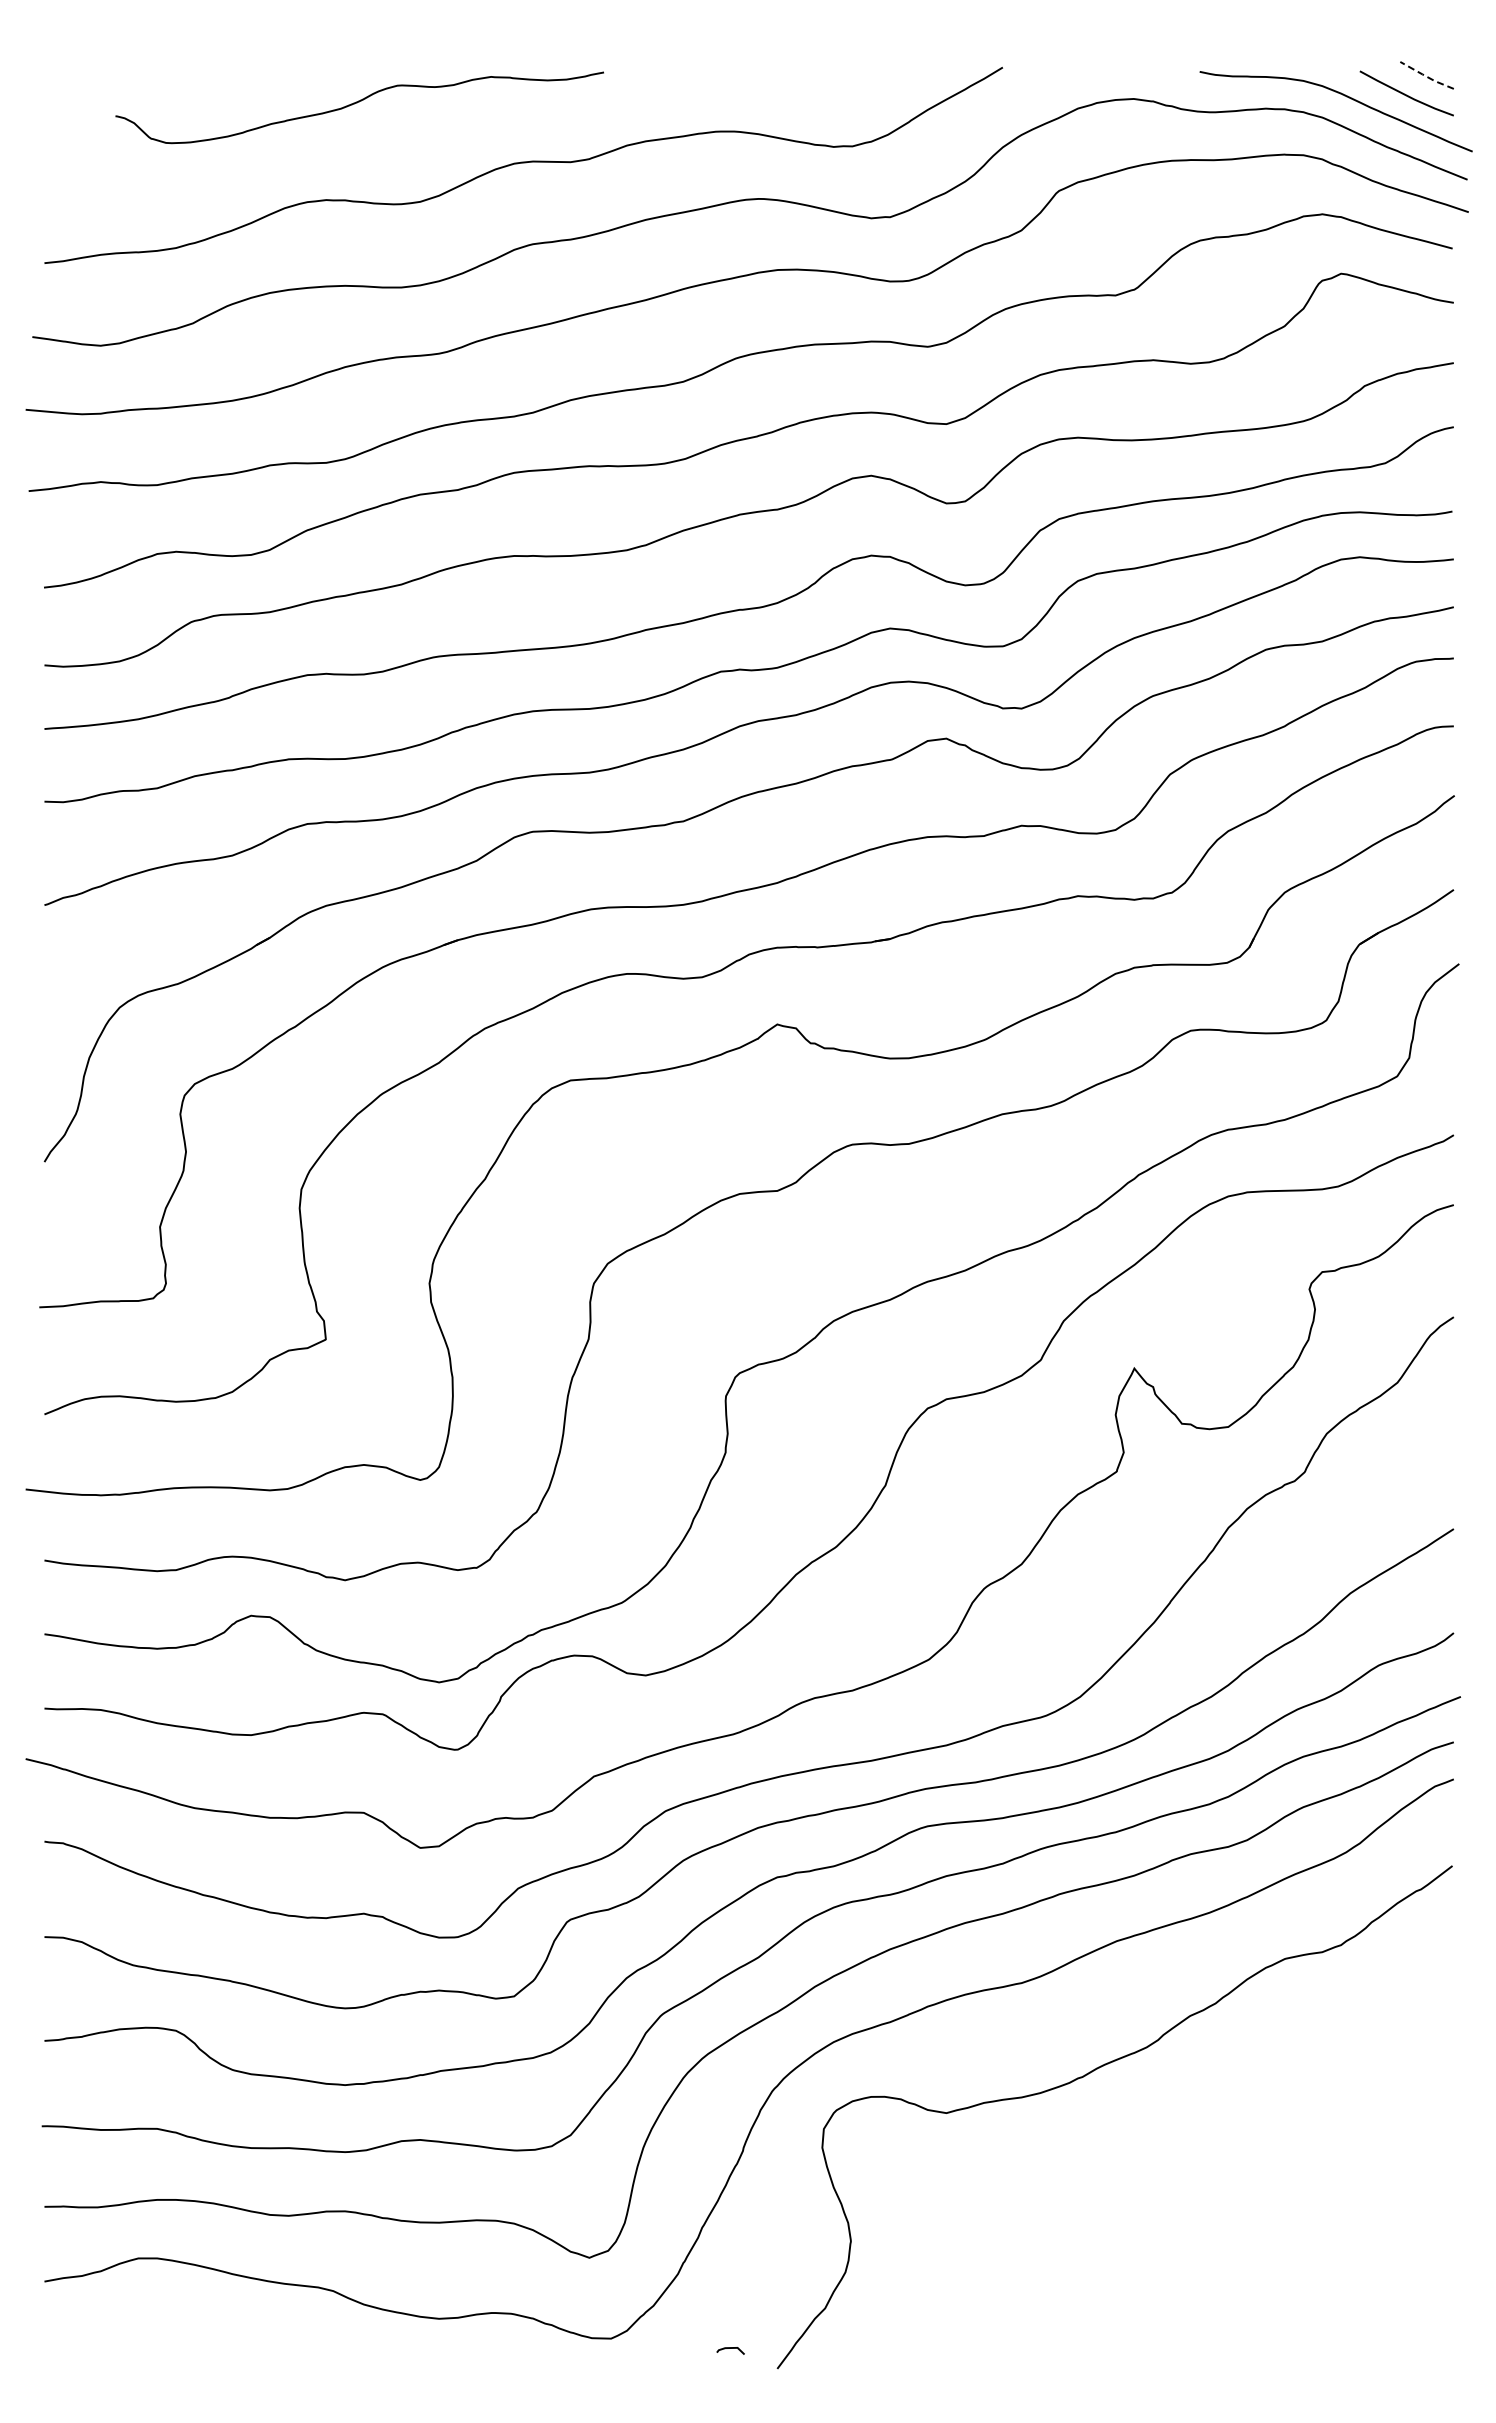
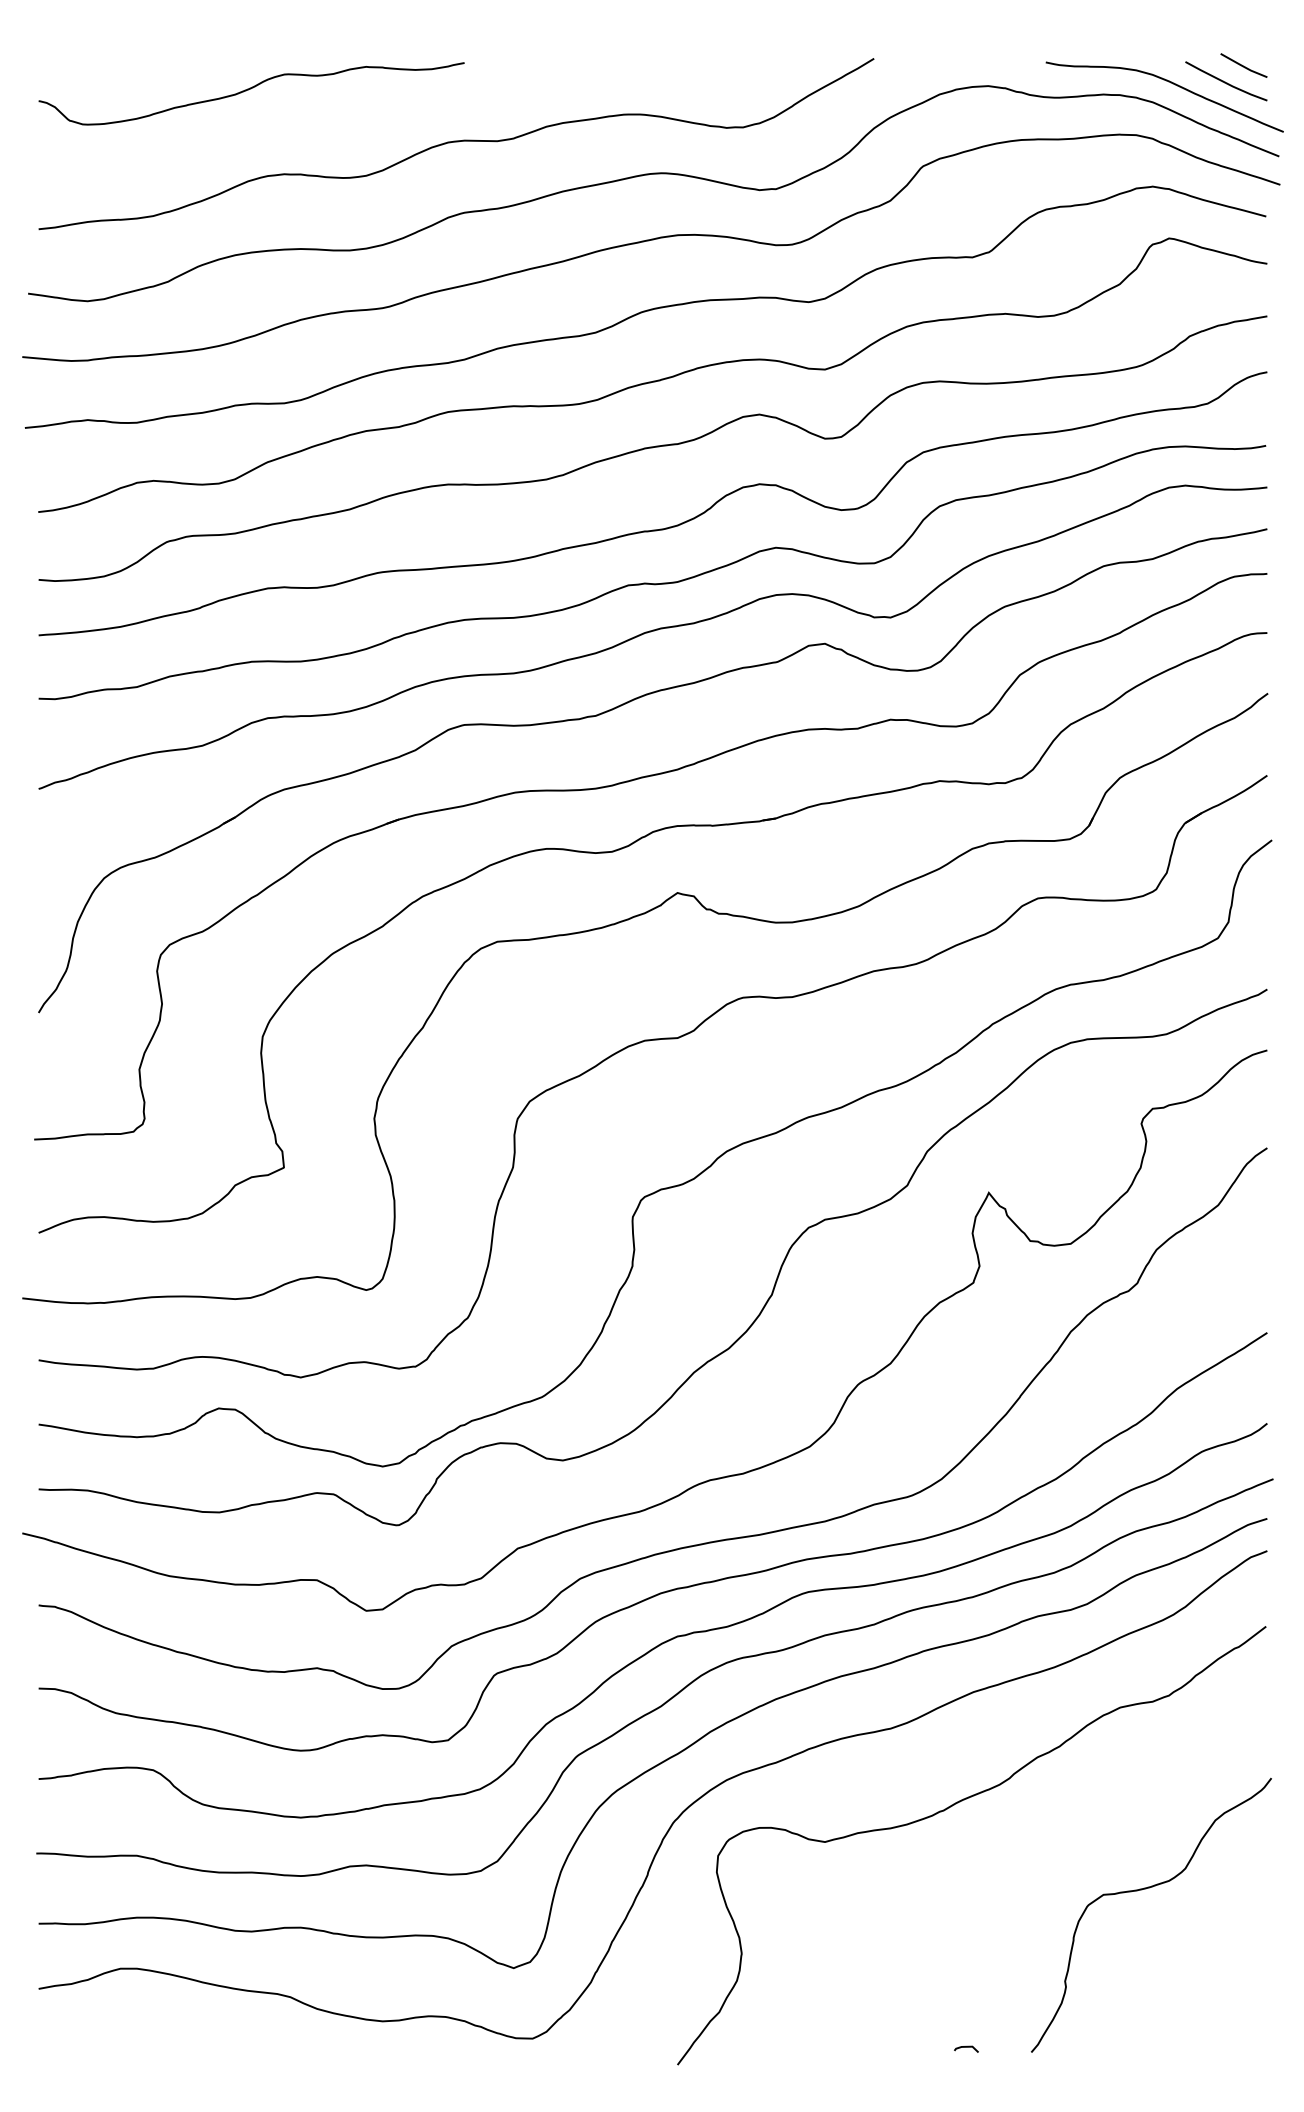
line: (1426, 76) -> (1243, 66), dashed -> solid
curve: (357, 103) -> (249, 90), moved
curve: (1314, 2167) -> (1145, 1889), added
line: (730, 2348) -> (966, 2047), moved

